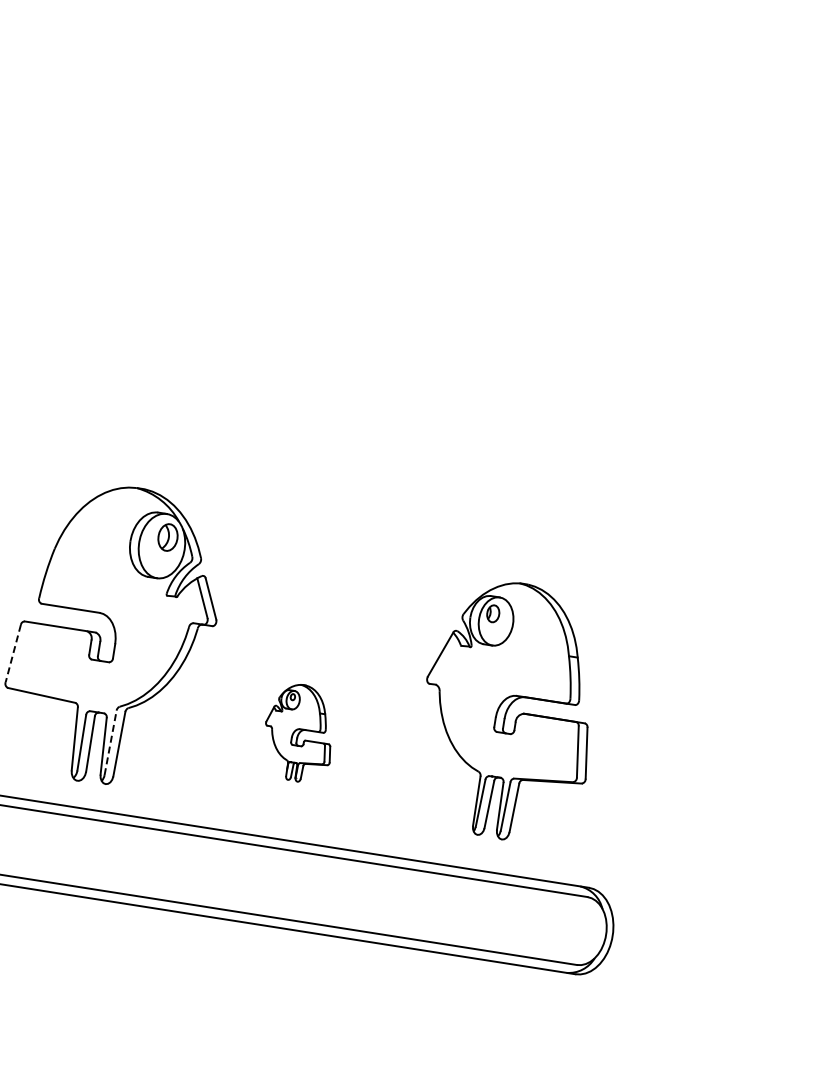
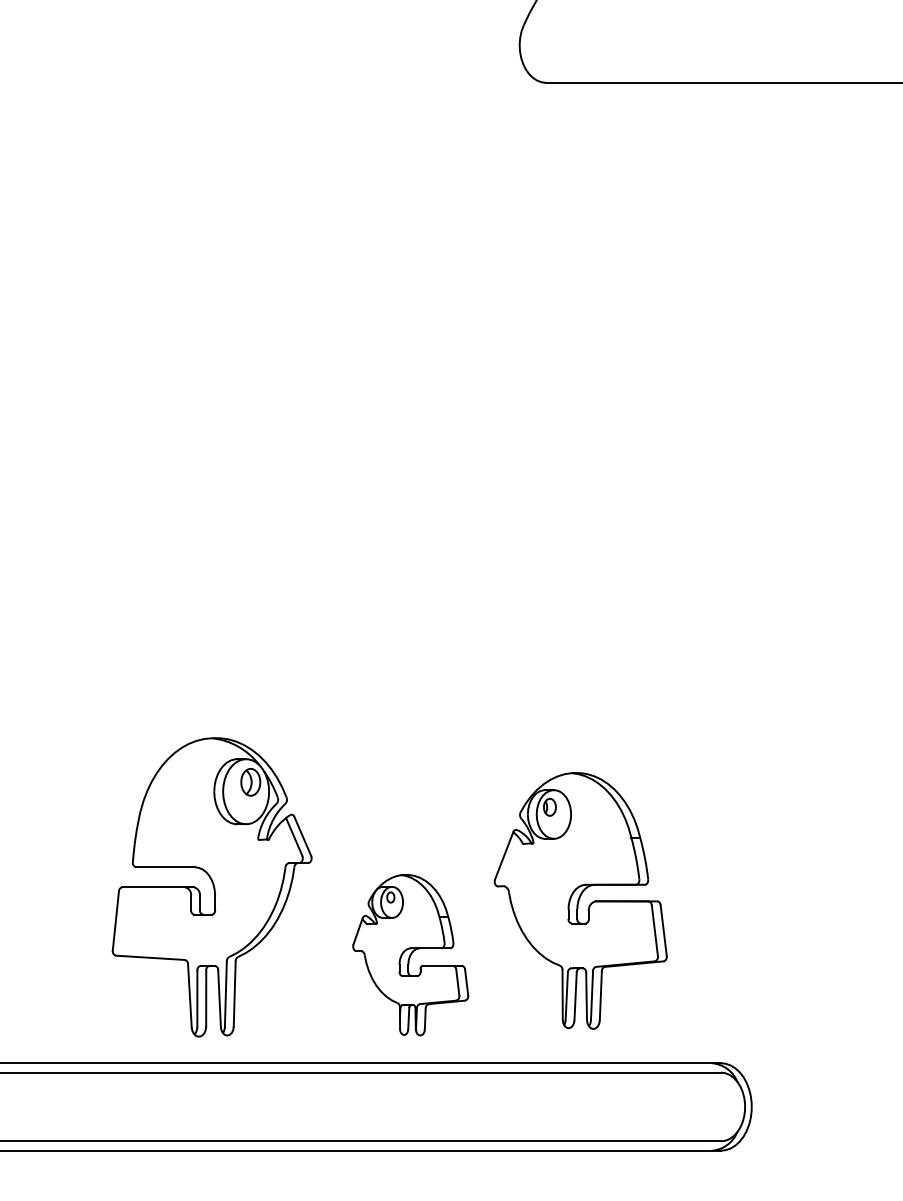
line: (12, 653) -> (115, 920), dashed -> solid
part: (509, 710) -> (580, 900), moved
part: (298, 733) -> (410, 955), size x1.67
line: (110, 743) -> (225, 994), dashed -> solid

